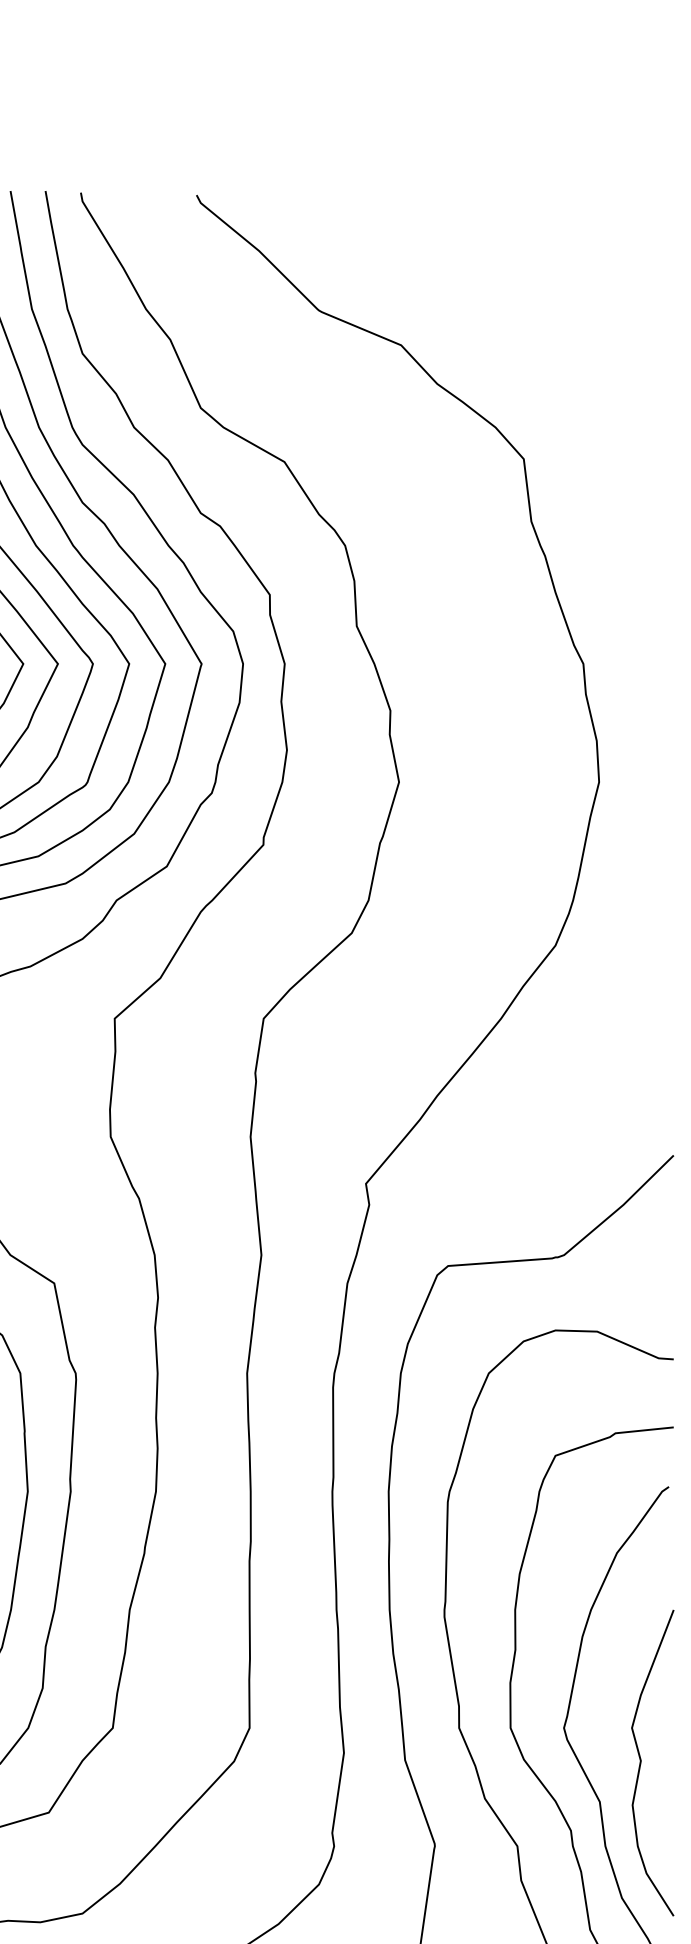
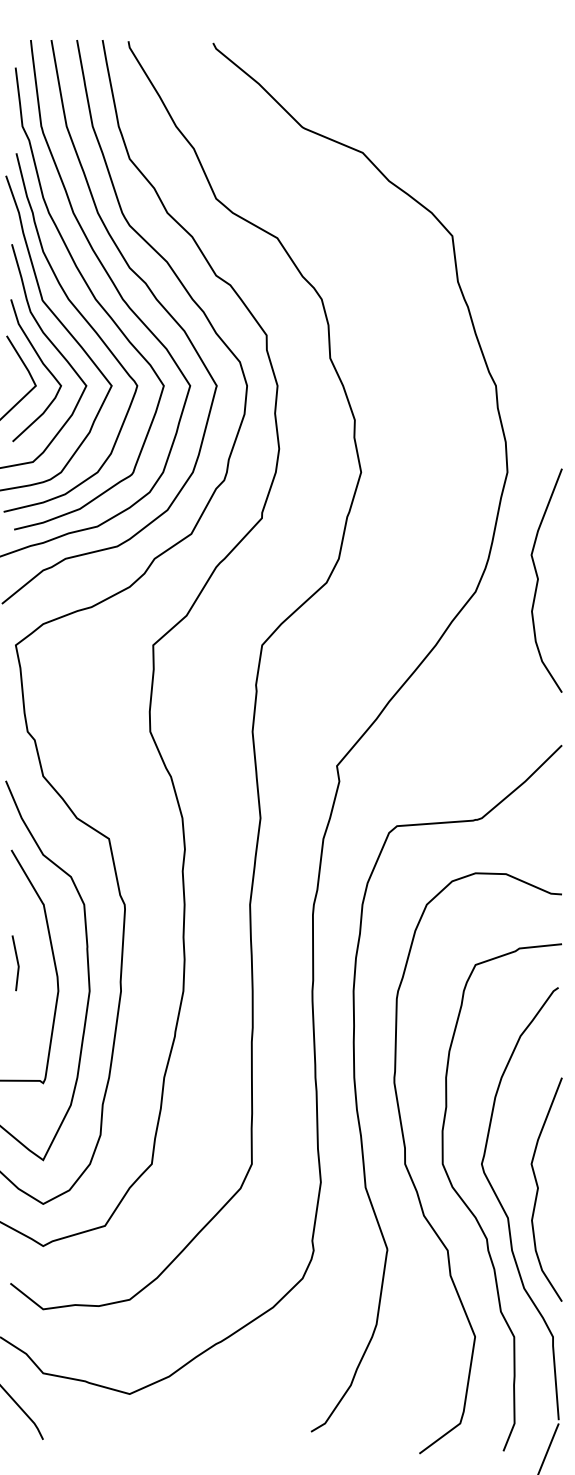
curve: (641, 930) -> (538, 580), added

